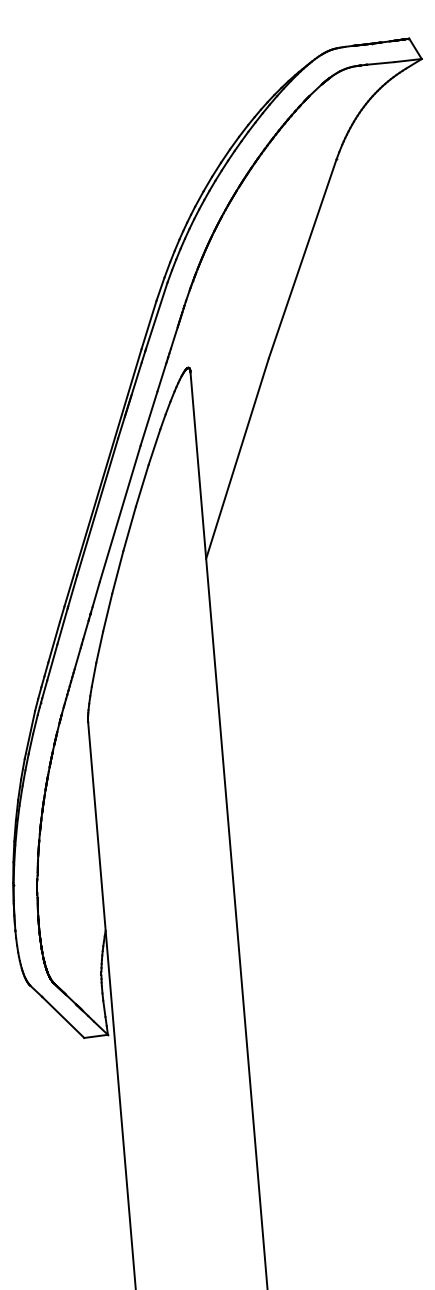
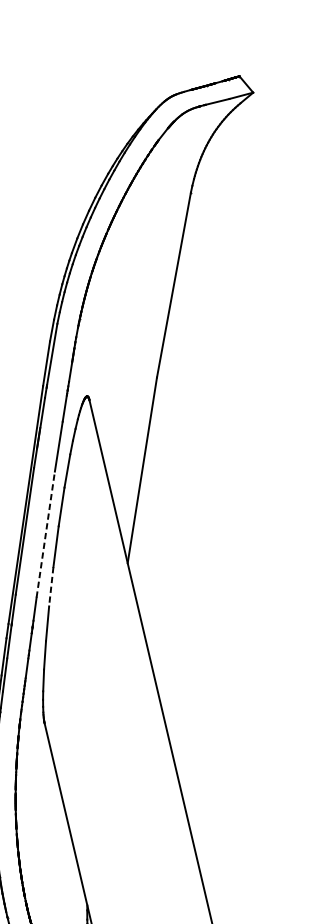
line: (120, 513) -> (45, 534), solid -> dashed
line: (117, 572) -> (51, 586), solid -> dashed

